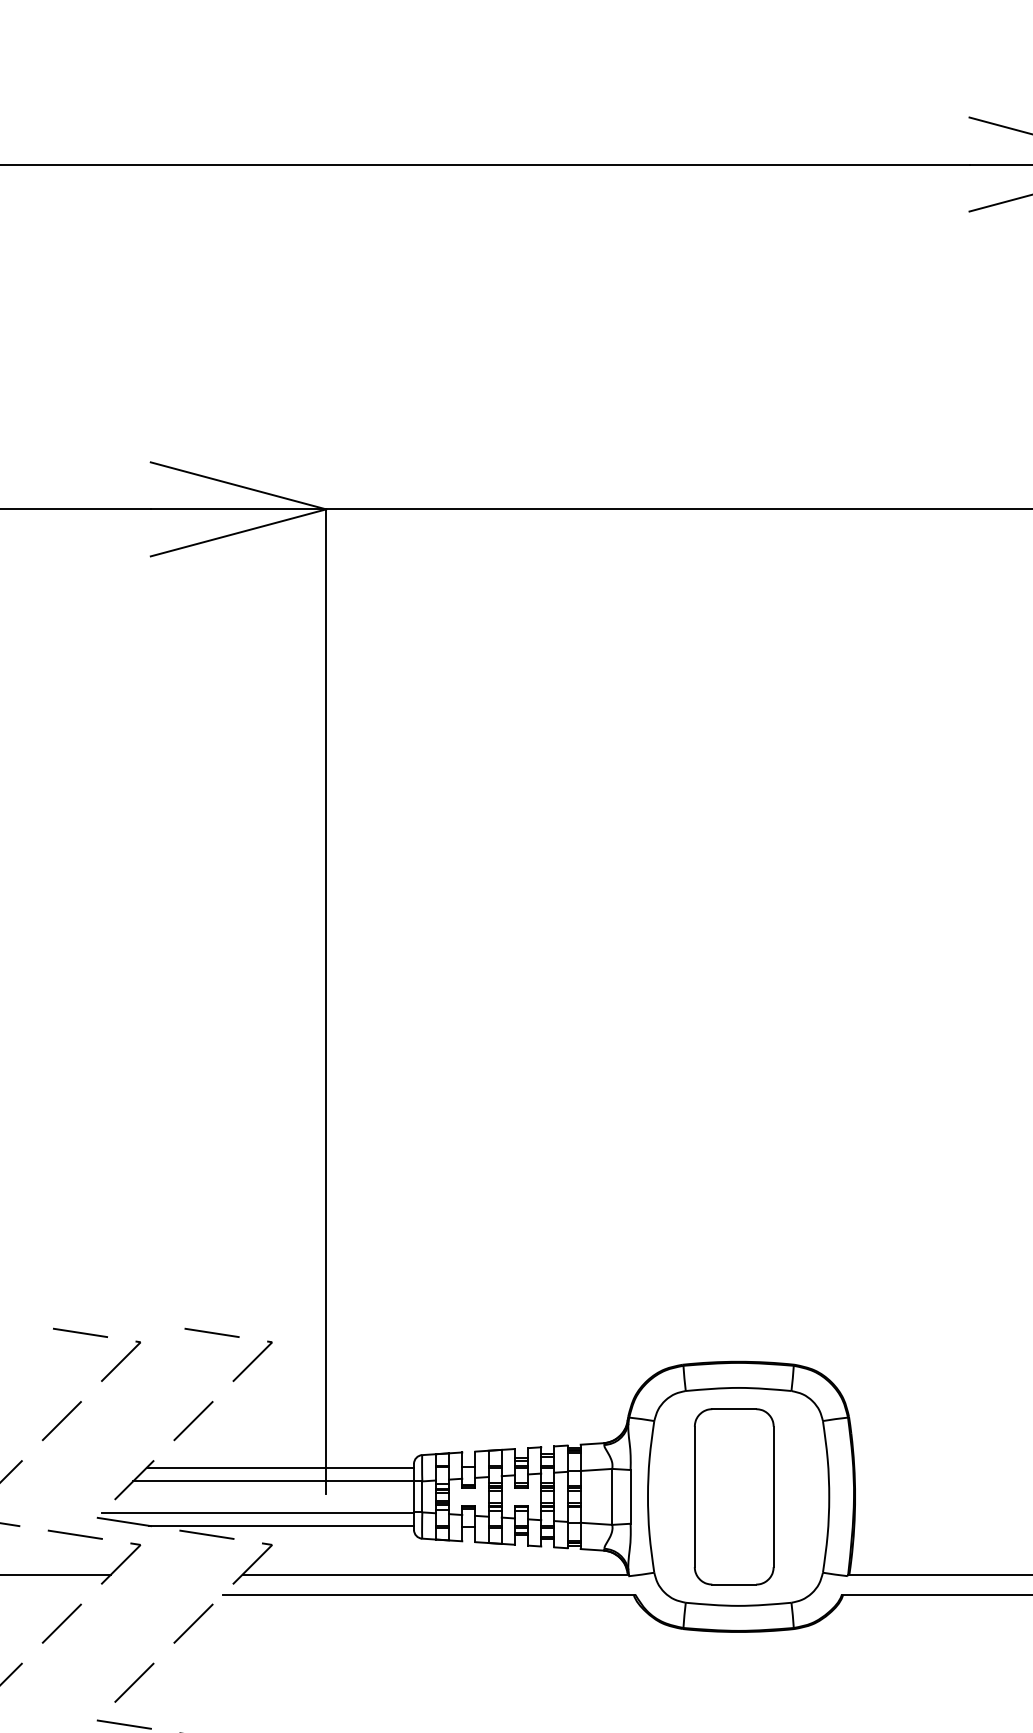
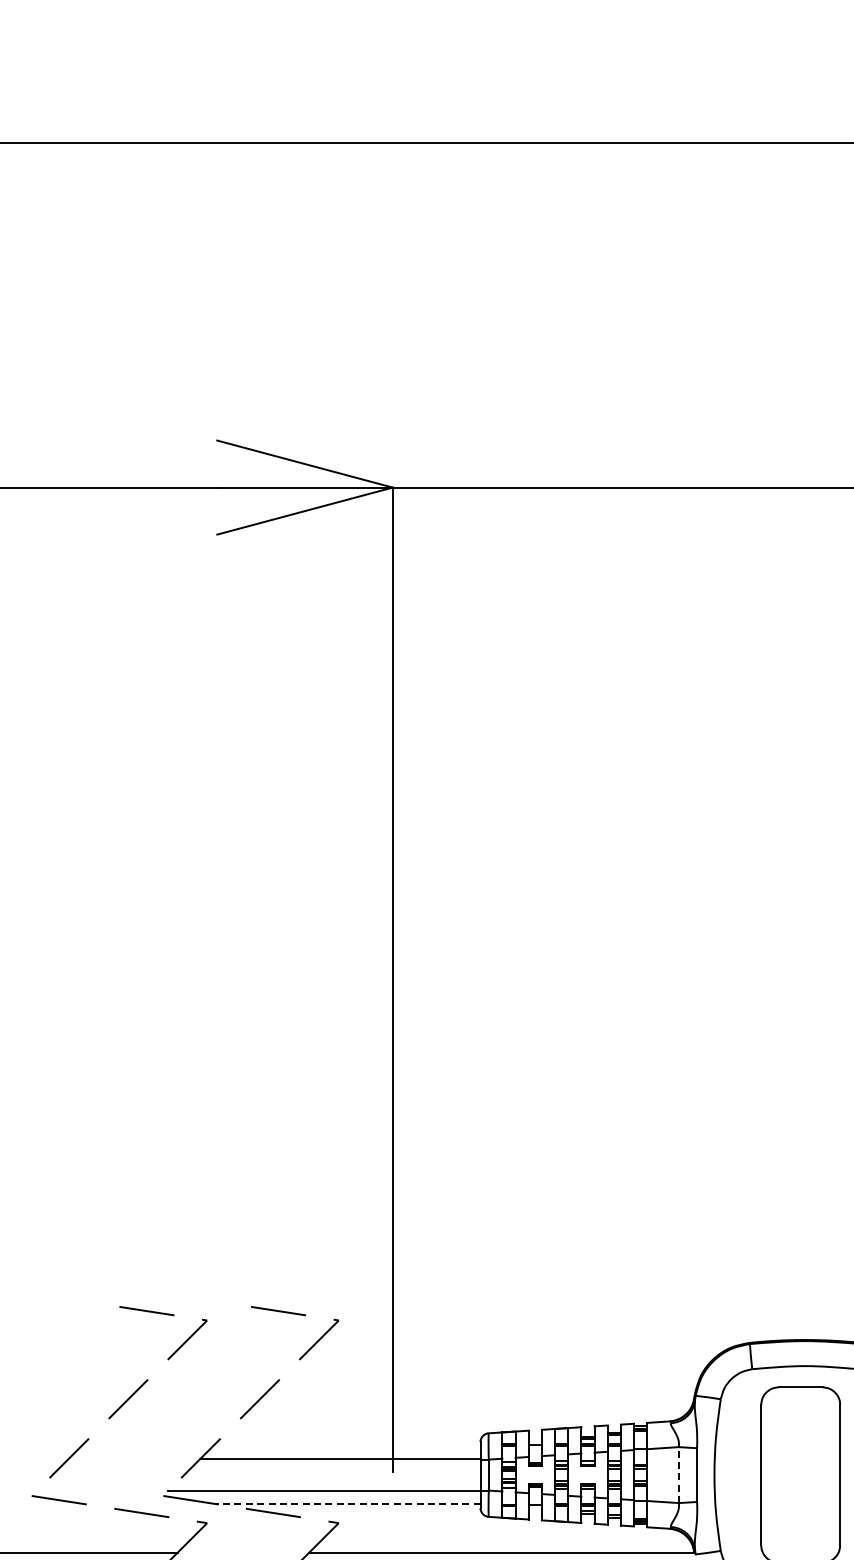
line: (280, 1467) -> (346, 1445), removed
line: (612, 1496) -> (678, 1474), solid -> dashed
line: (281, 1525) -> (347, 1503), solid -> dashed

